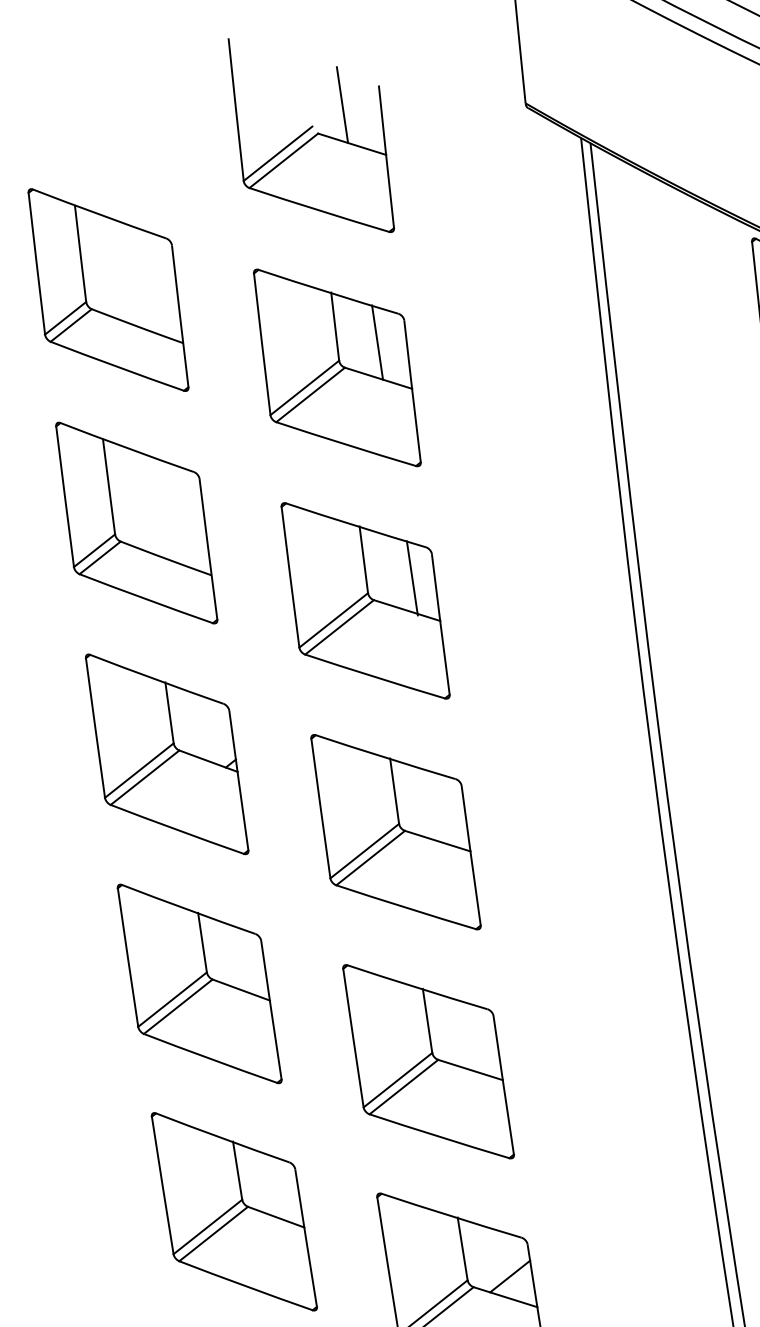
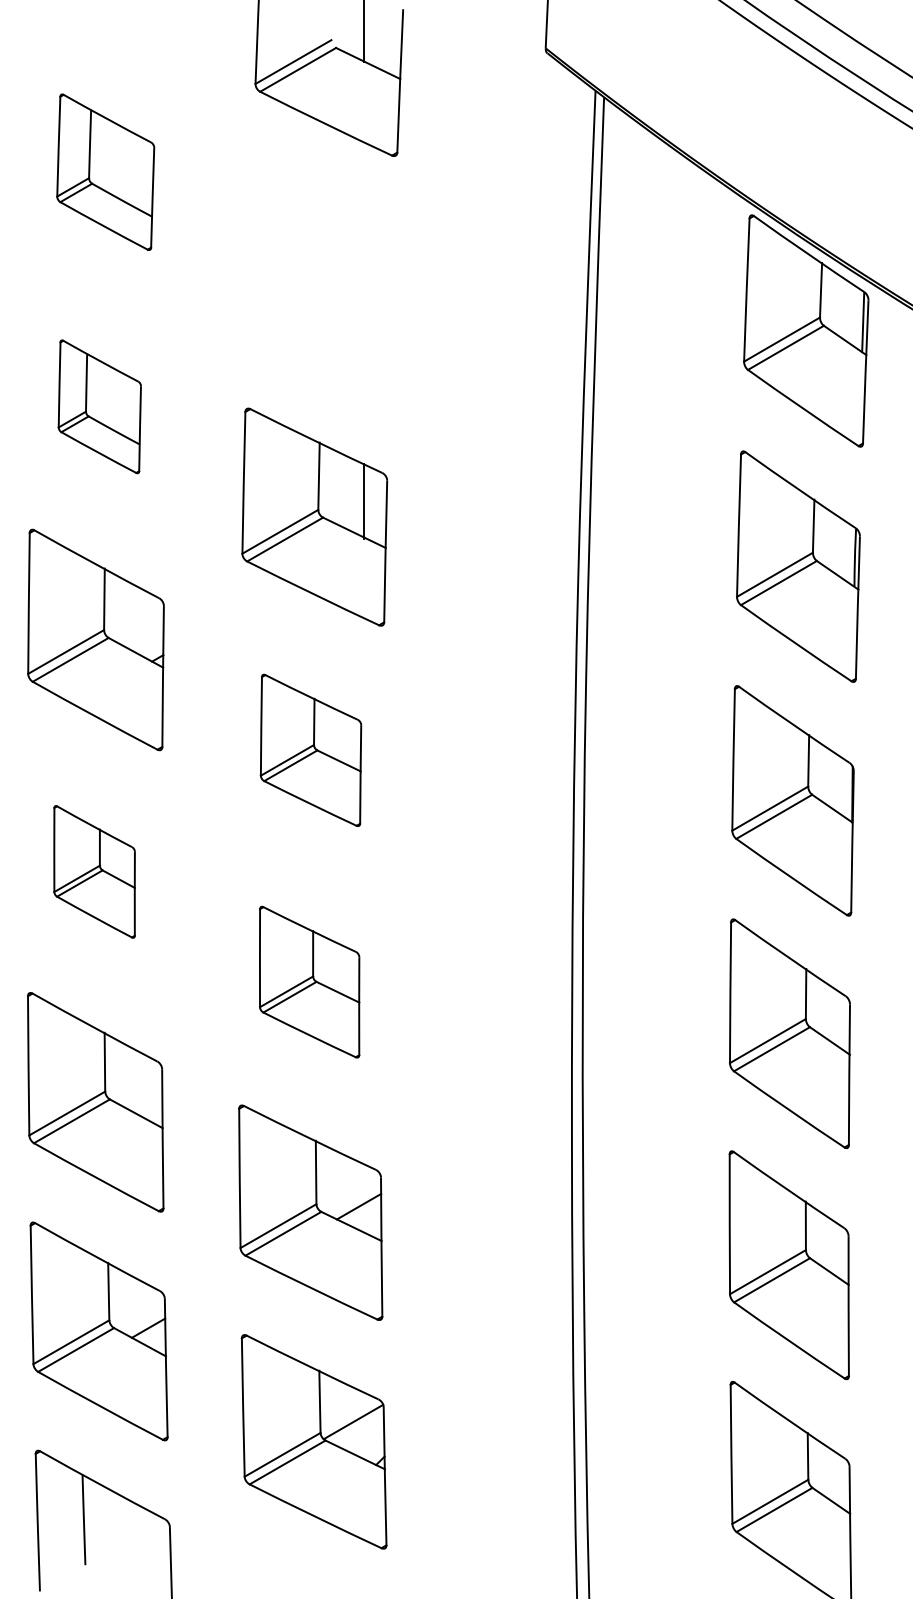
part: (108, 290) -> (105, 172), size x0.7
part: (336, 367) -> (320, 282), removed
part: (136, 522) -> (99, 406), size x0.6
part: (395, 832) -> (310, 750), size x0.7
part: (199, 983) -> (94, 871), size x0.6
part: (428, 1061) -> (309, 981), size x0.7

